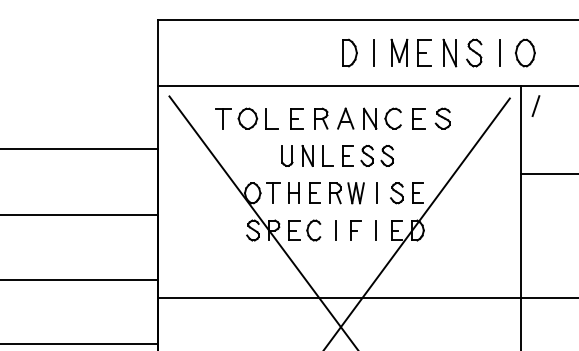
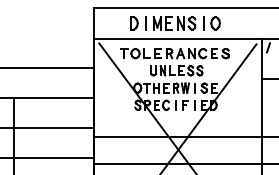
part: (438, 53) -> (175, 23), moved

